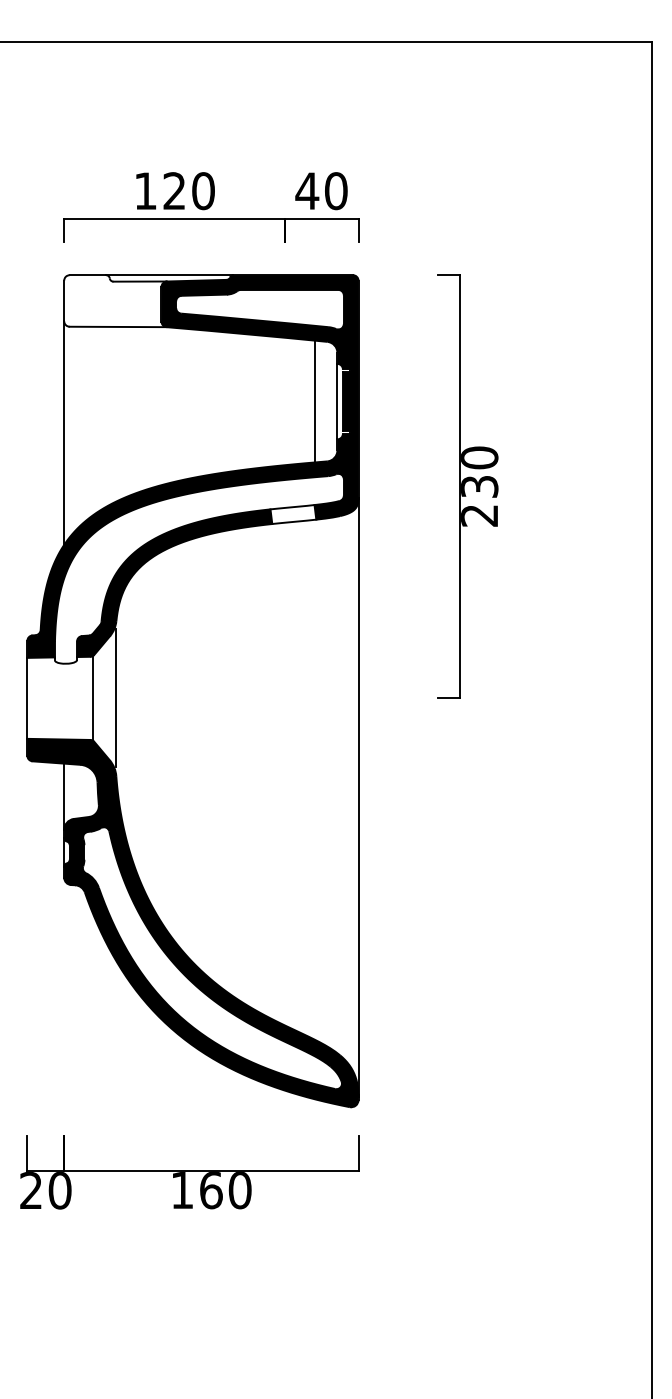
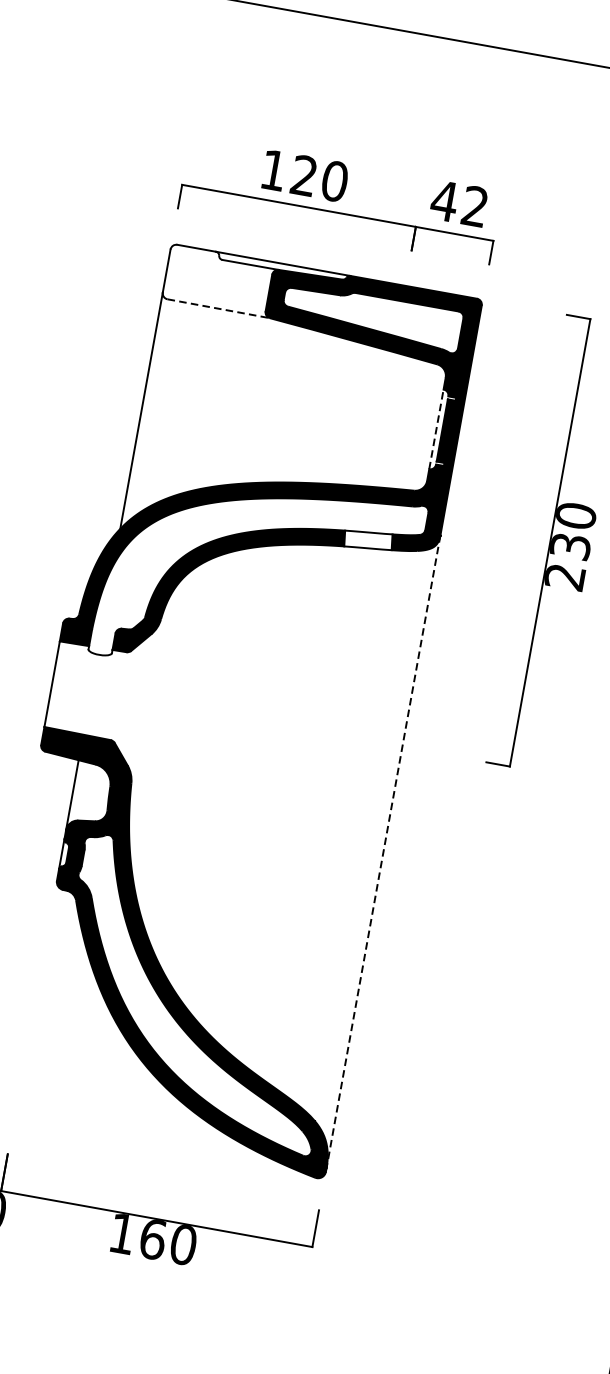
text: (336, 191) -> (475, 207), 40 -> 42
line: (118, 326) -> (219, 308), solid -> dashed
line: (315, 401) -> (413, 425), removed
line: (337, 401) -> (436, 429), solid -> dashed
line: (92, 698) -> (120, 696), removed
line: (115, 698) -> (145, 701), removed
line: (358, 797) -> (383, 851), solid -> dashed

